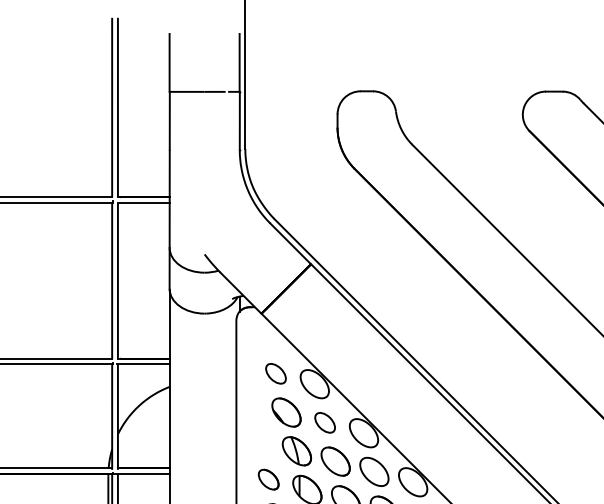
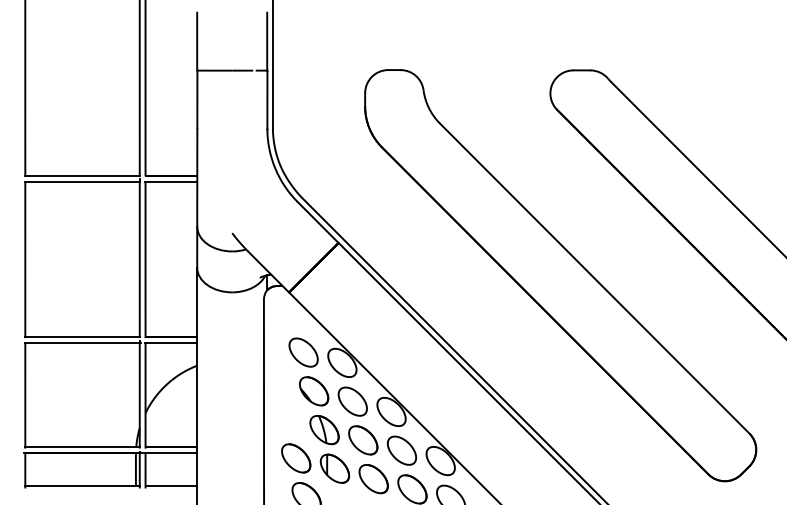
part: (275, 373) -> (303, 352), size x1.43
part: (324, 422) -> (352, 401), size x1.43
part: (268, 479) -> (296, 458), size x1.43

